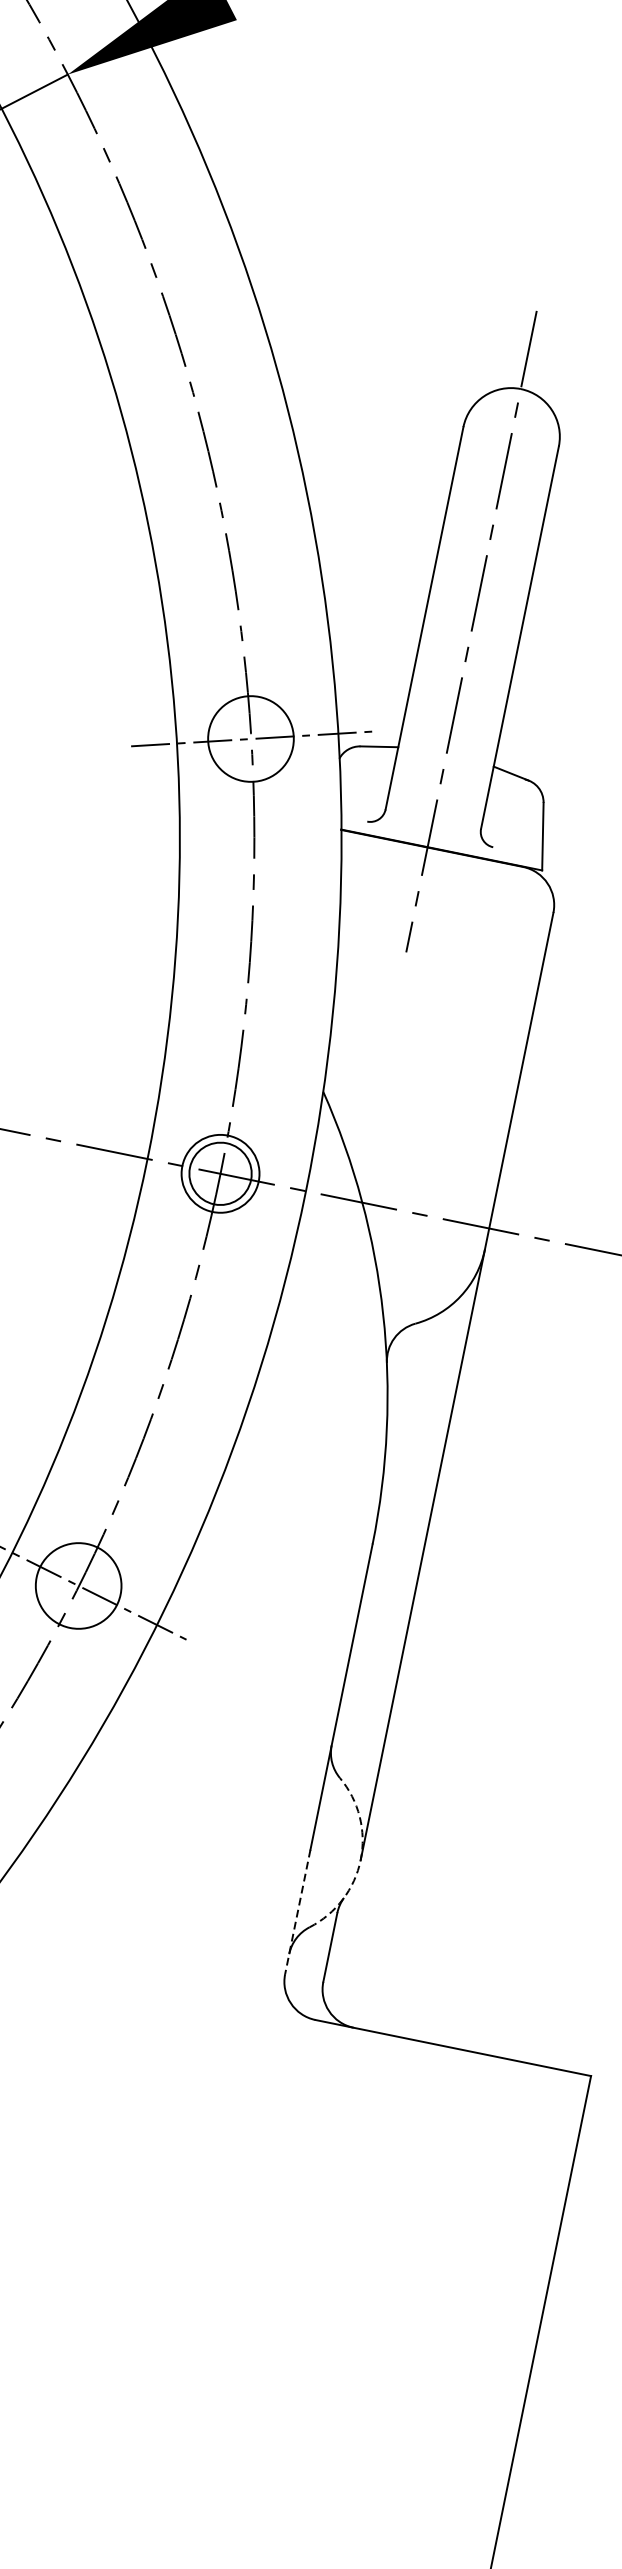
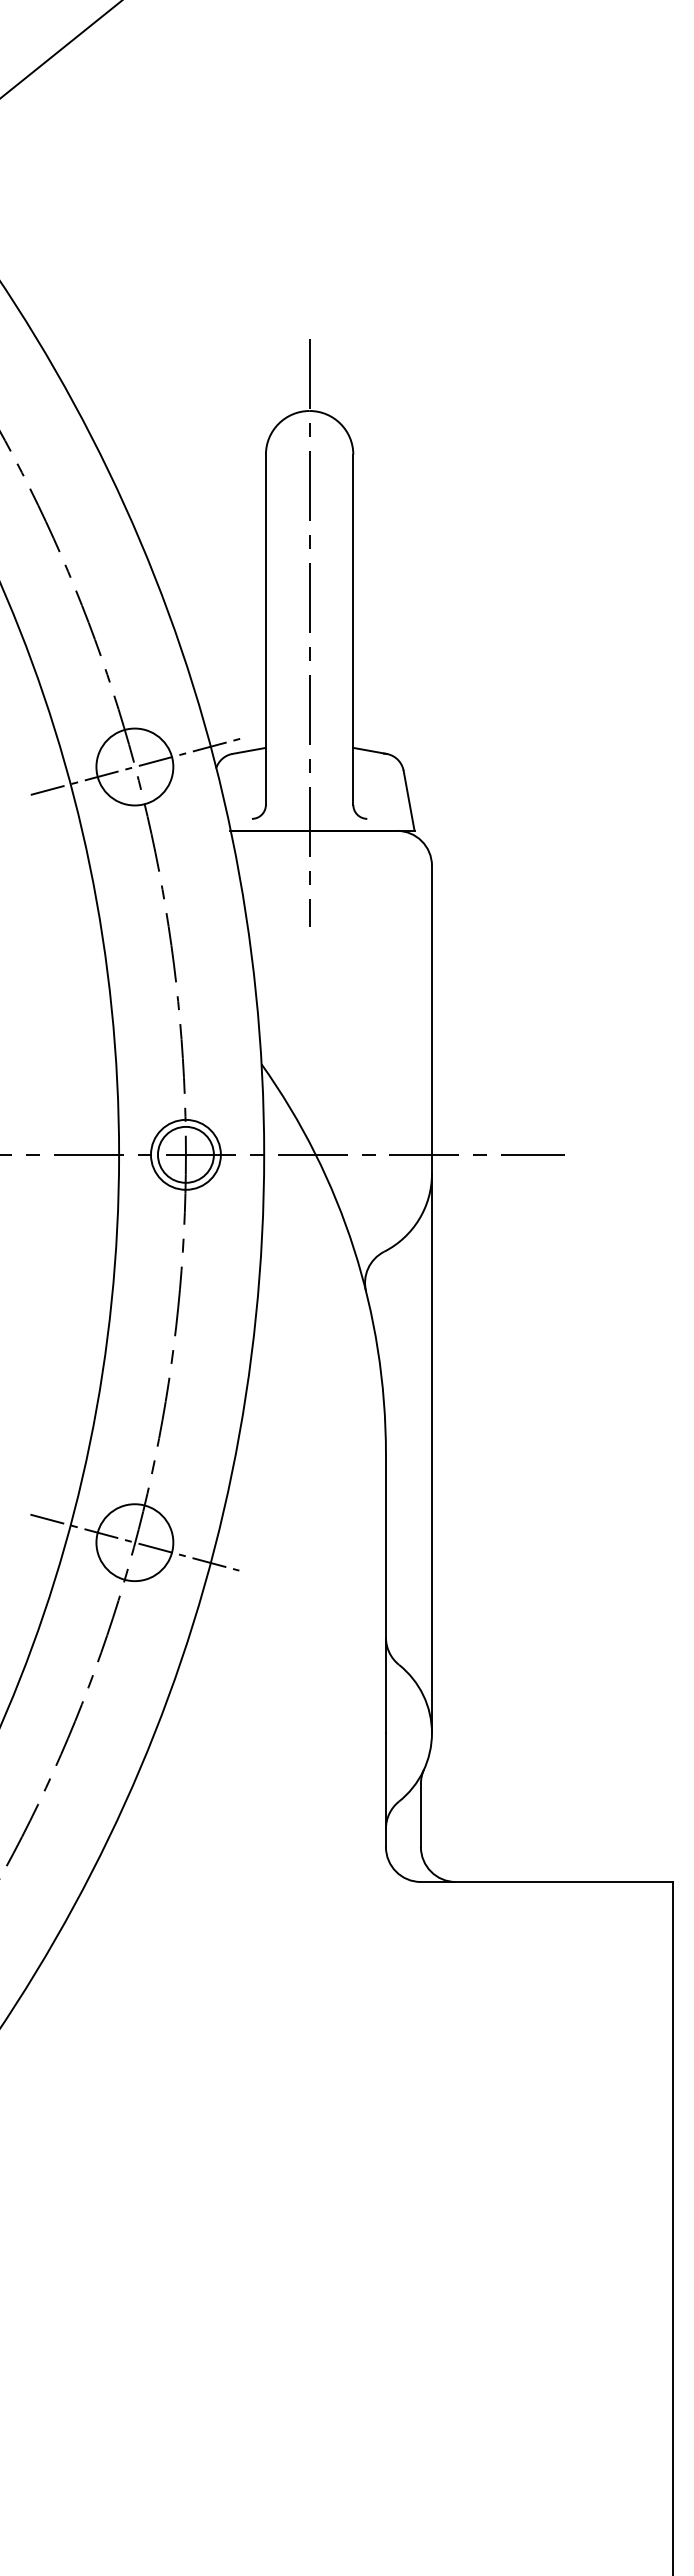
arc: (360, 1860) -> (431, 1733), dashed -> solid
line: (297, 1912) -> (385, 1790), dashed -> solid

